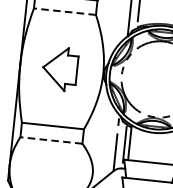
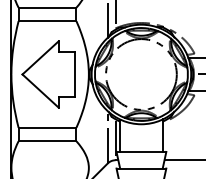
line: (64, 12) -> (47, 21), dashed -> solid
part: (60, 68) -> (48, 74), size x1.67
line: (51, 140) -> (47, 141), dashed -> solid

